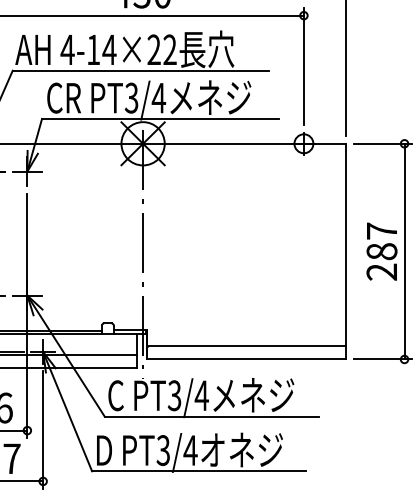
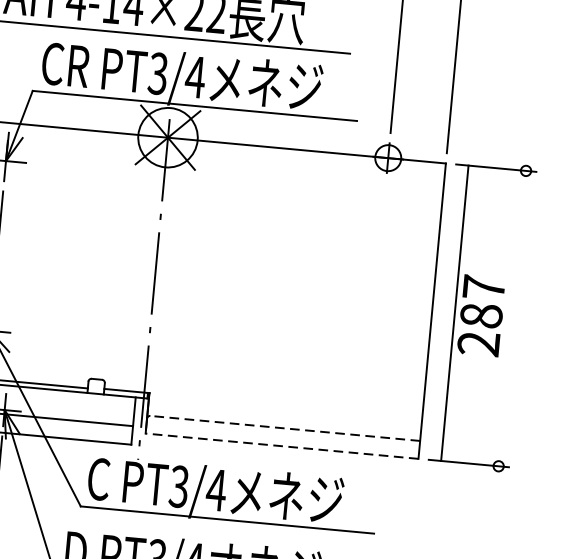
line: (404, 251) -> (454, 313), moved
line: (247, 346) -> (285, 428), solid -> dashed
line: (246, 359) -> (282, 446), solid -> dashed

